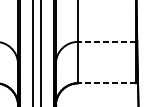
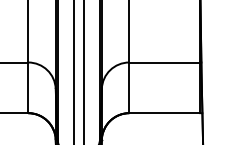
line: (107, 41) -> (164, 62), dashed -> solid
line: (107, 83) -> (164, 113), dashed -> solid

